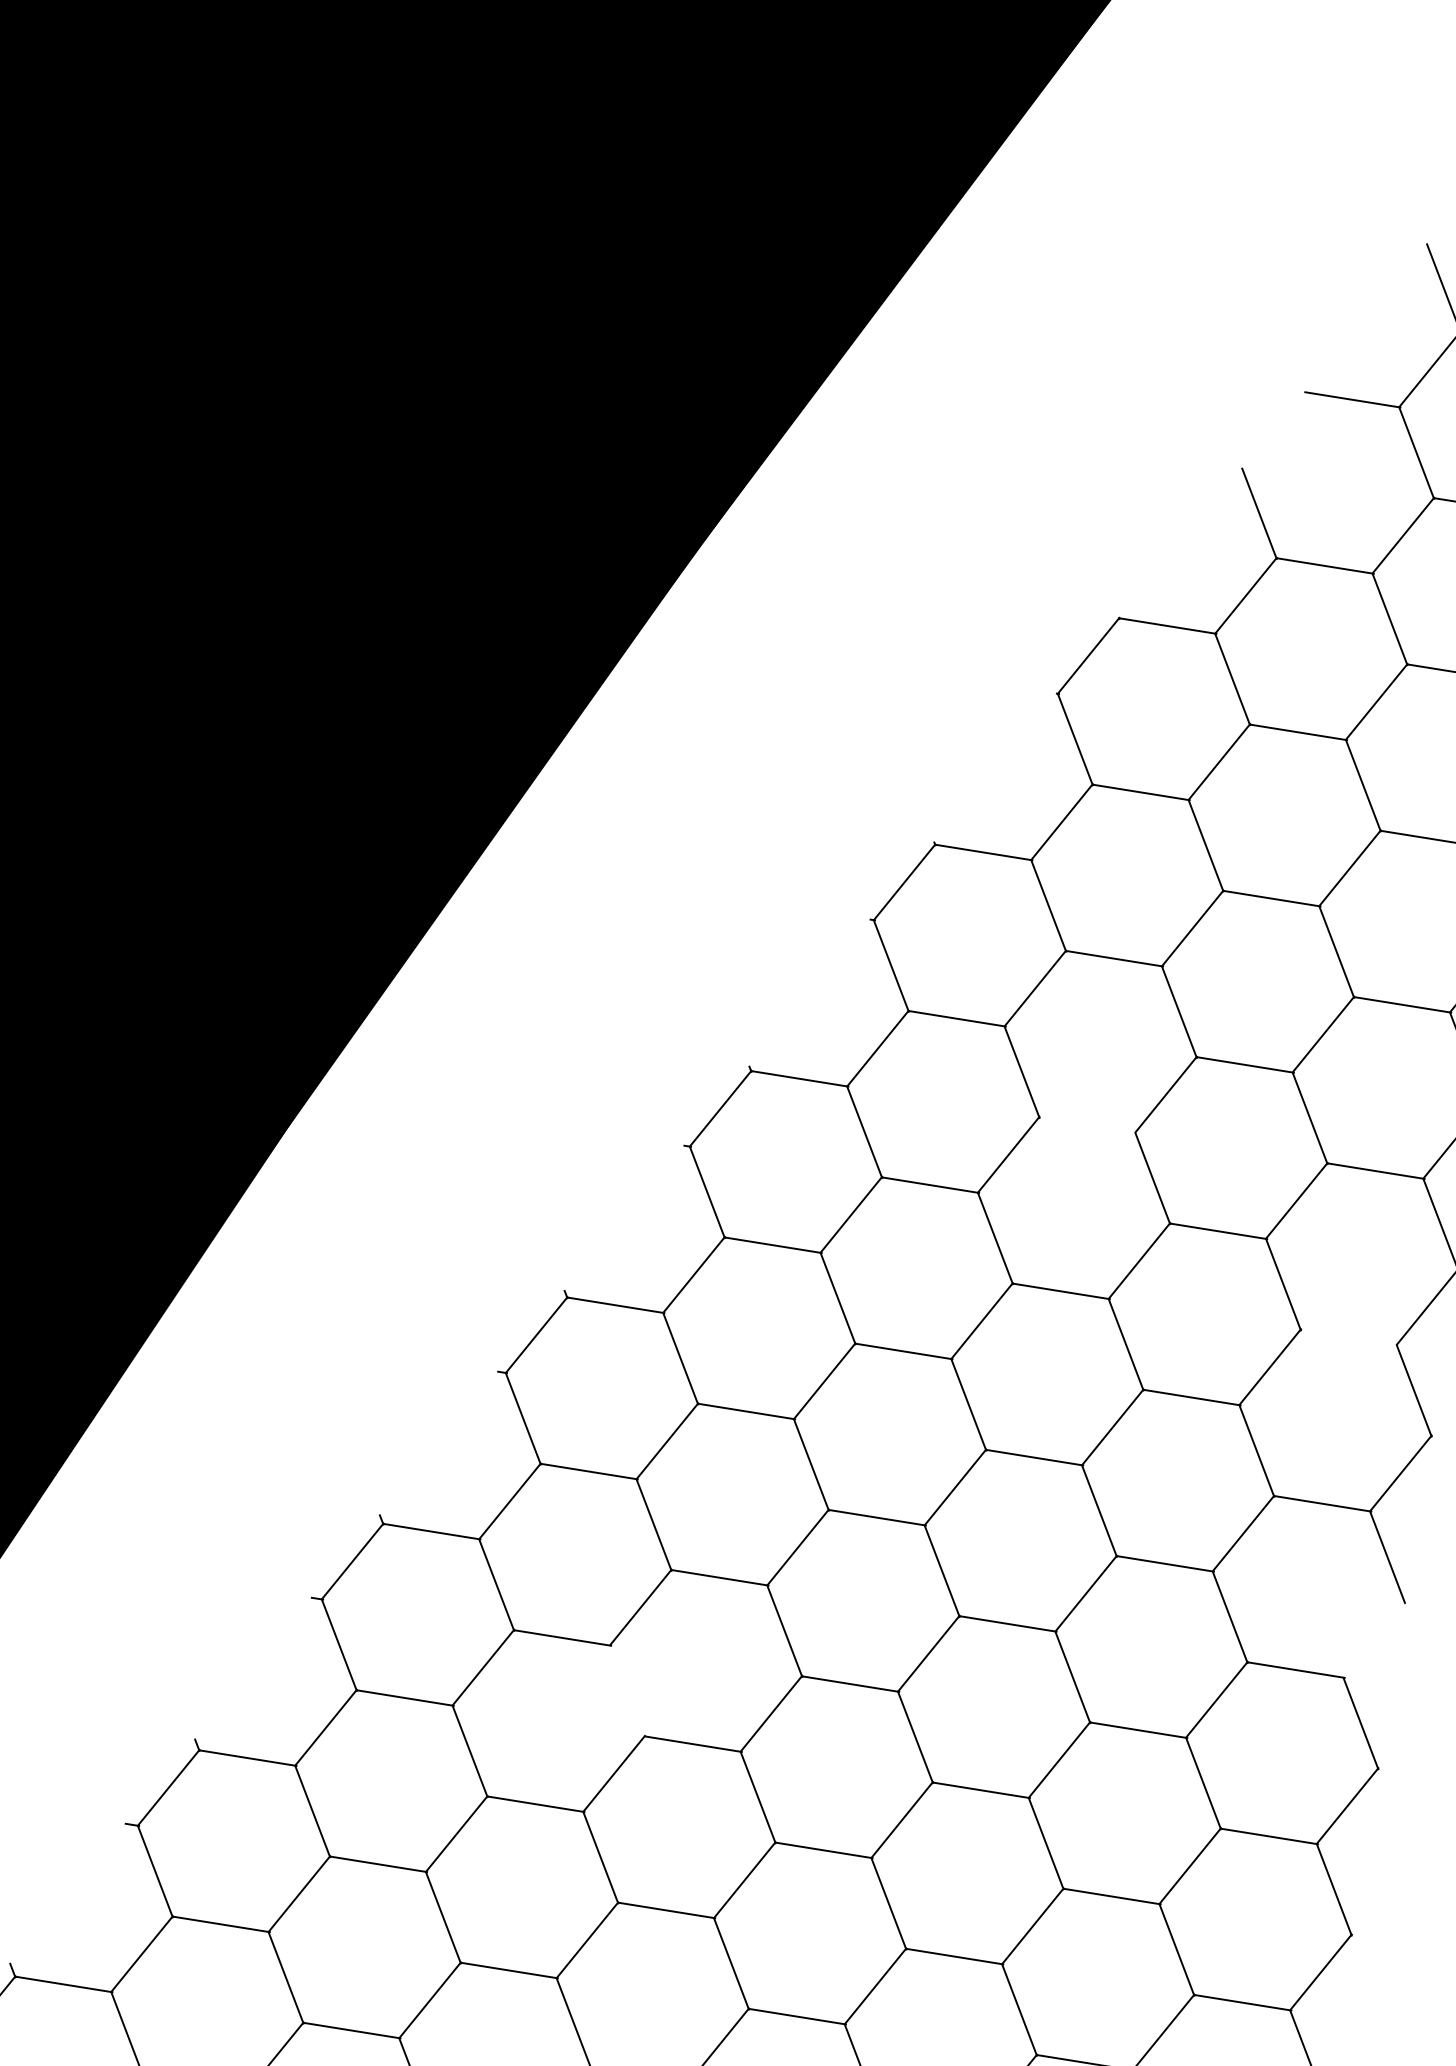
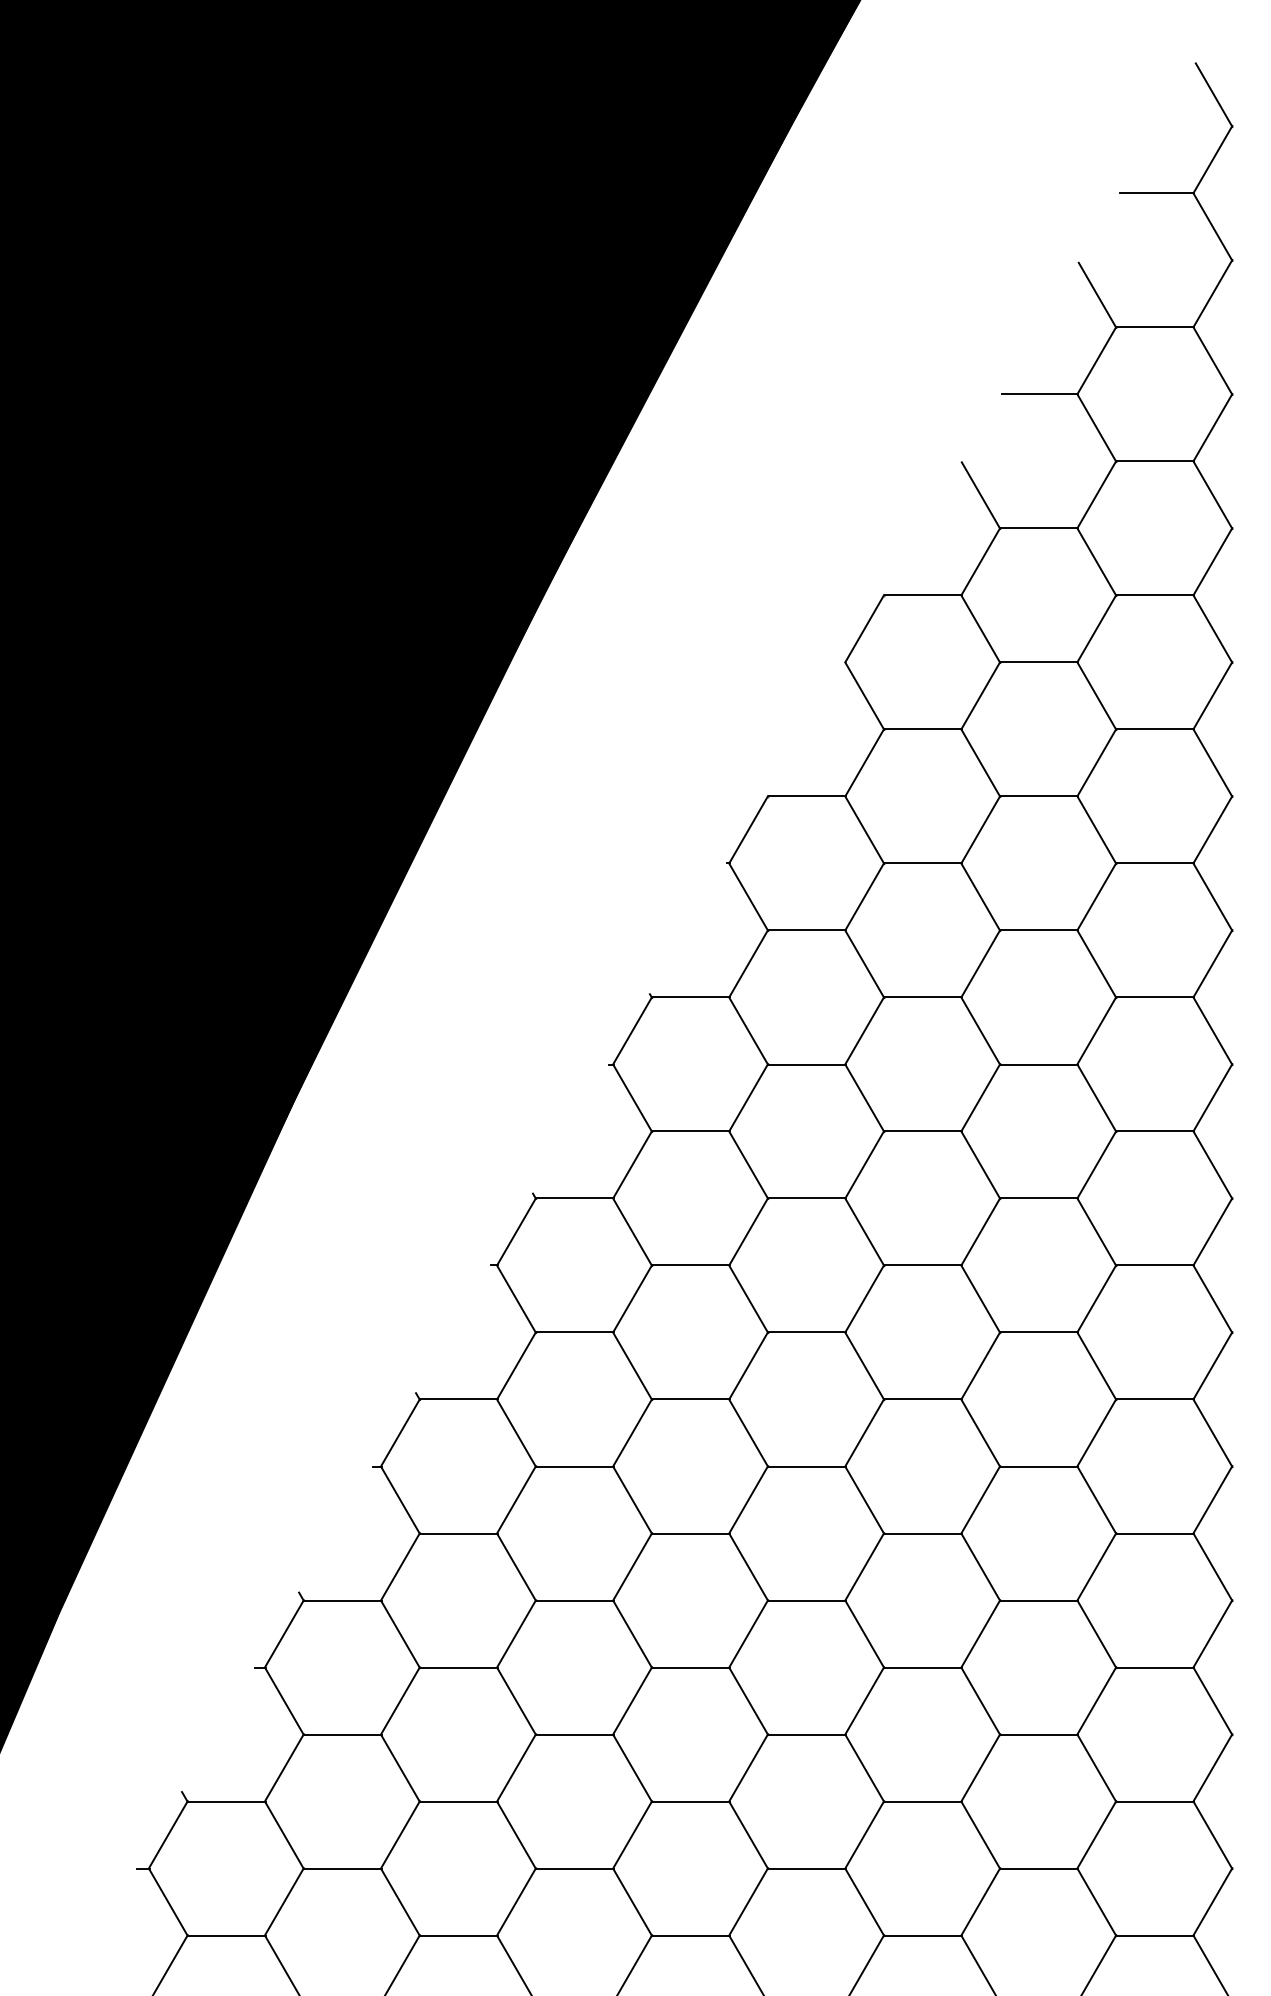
line: (1088, 1125) -> (923, 997), added
line: (1349, 1337) -> (1155, 1131), added
line: (1373, 1639) -> (1212, 1365), added
line: (627, 1691) -> (632, 1500), added

